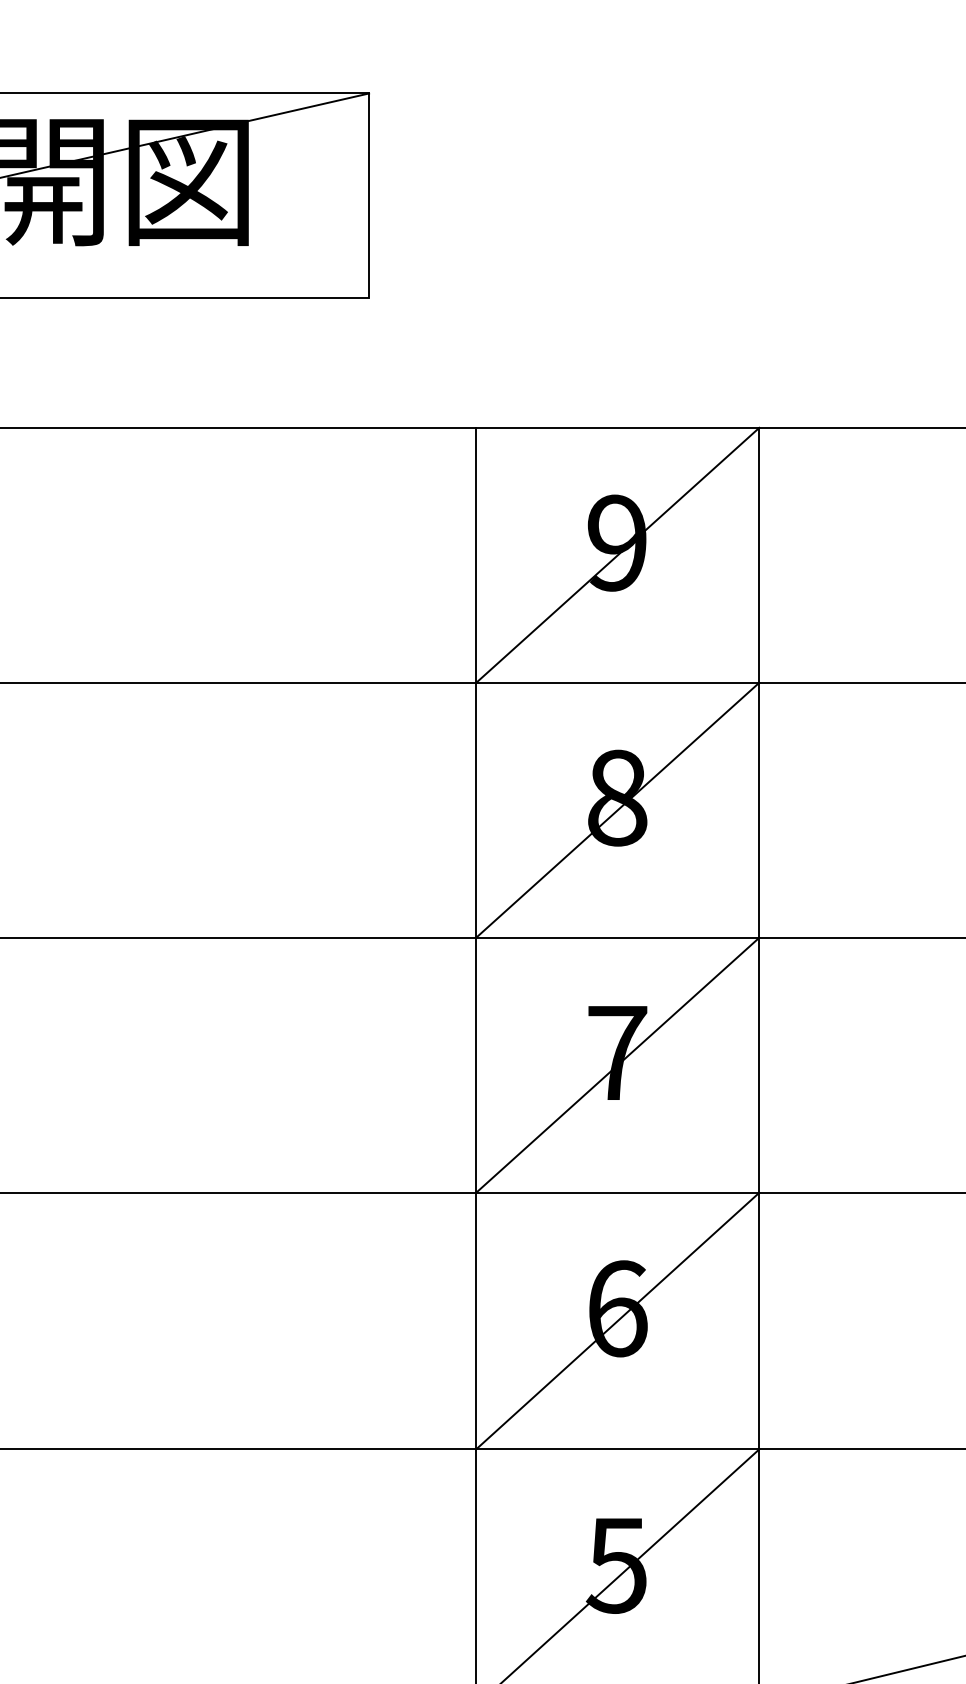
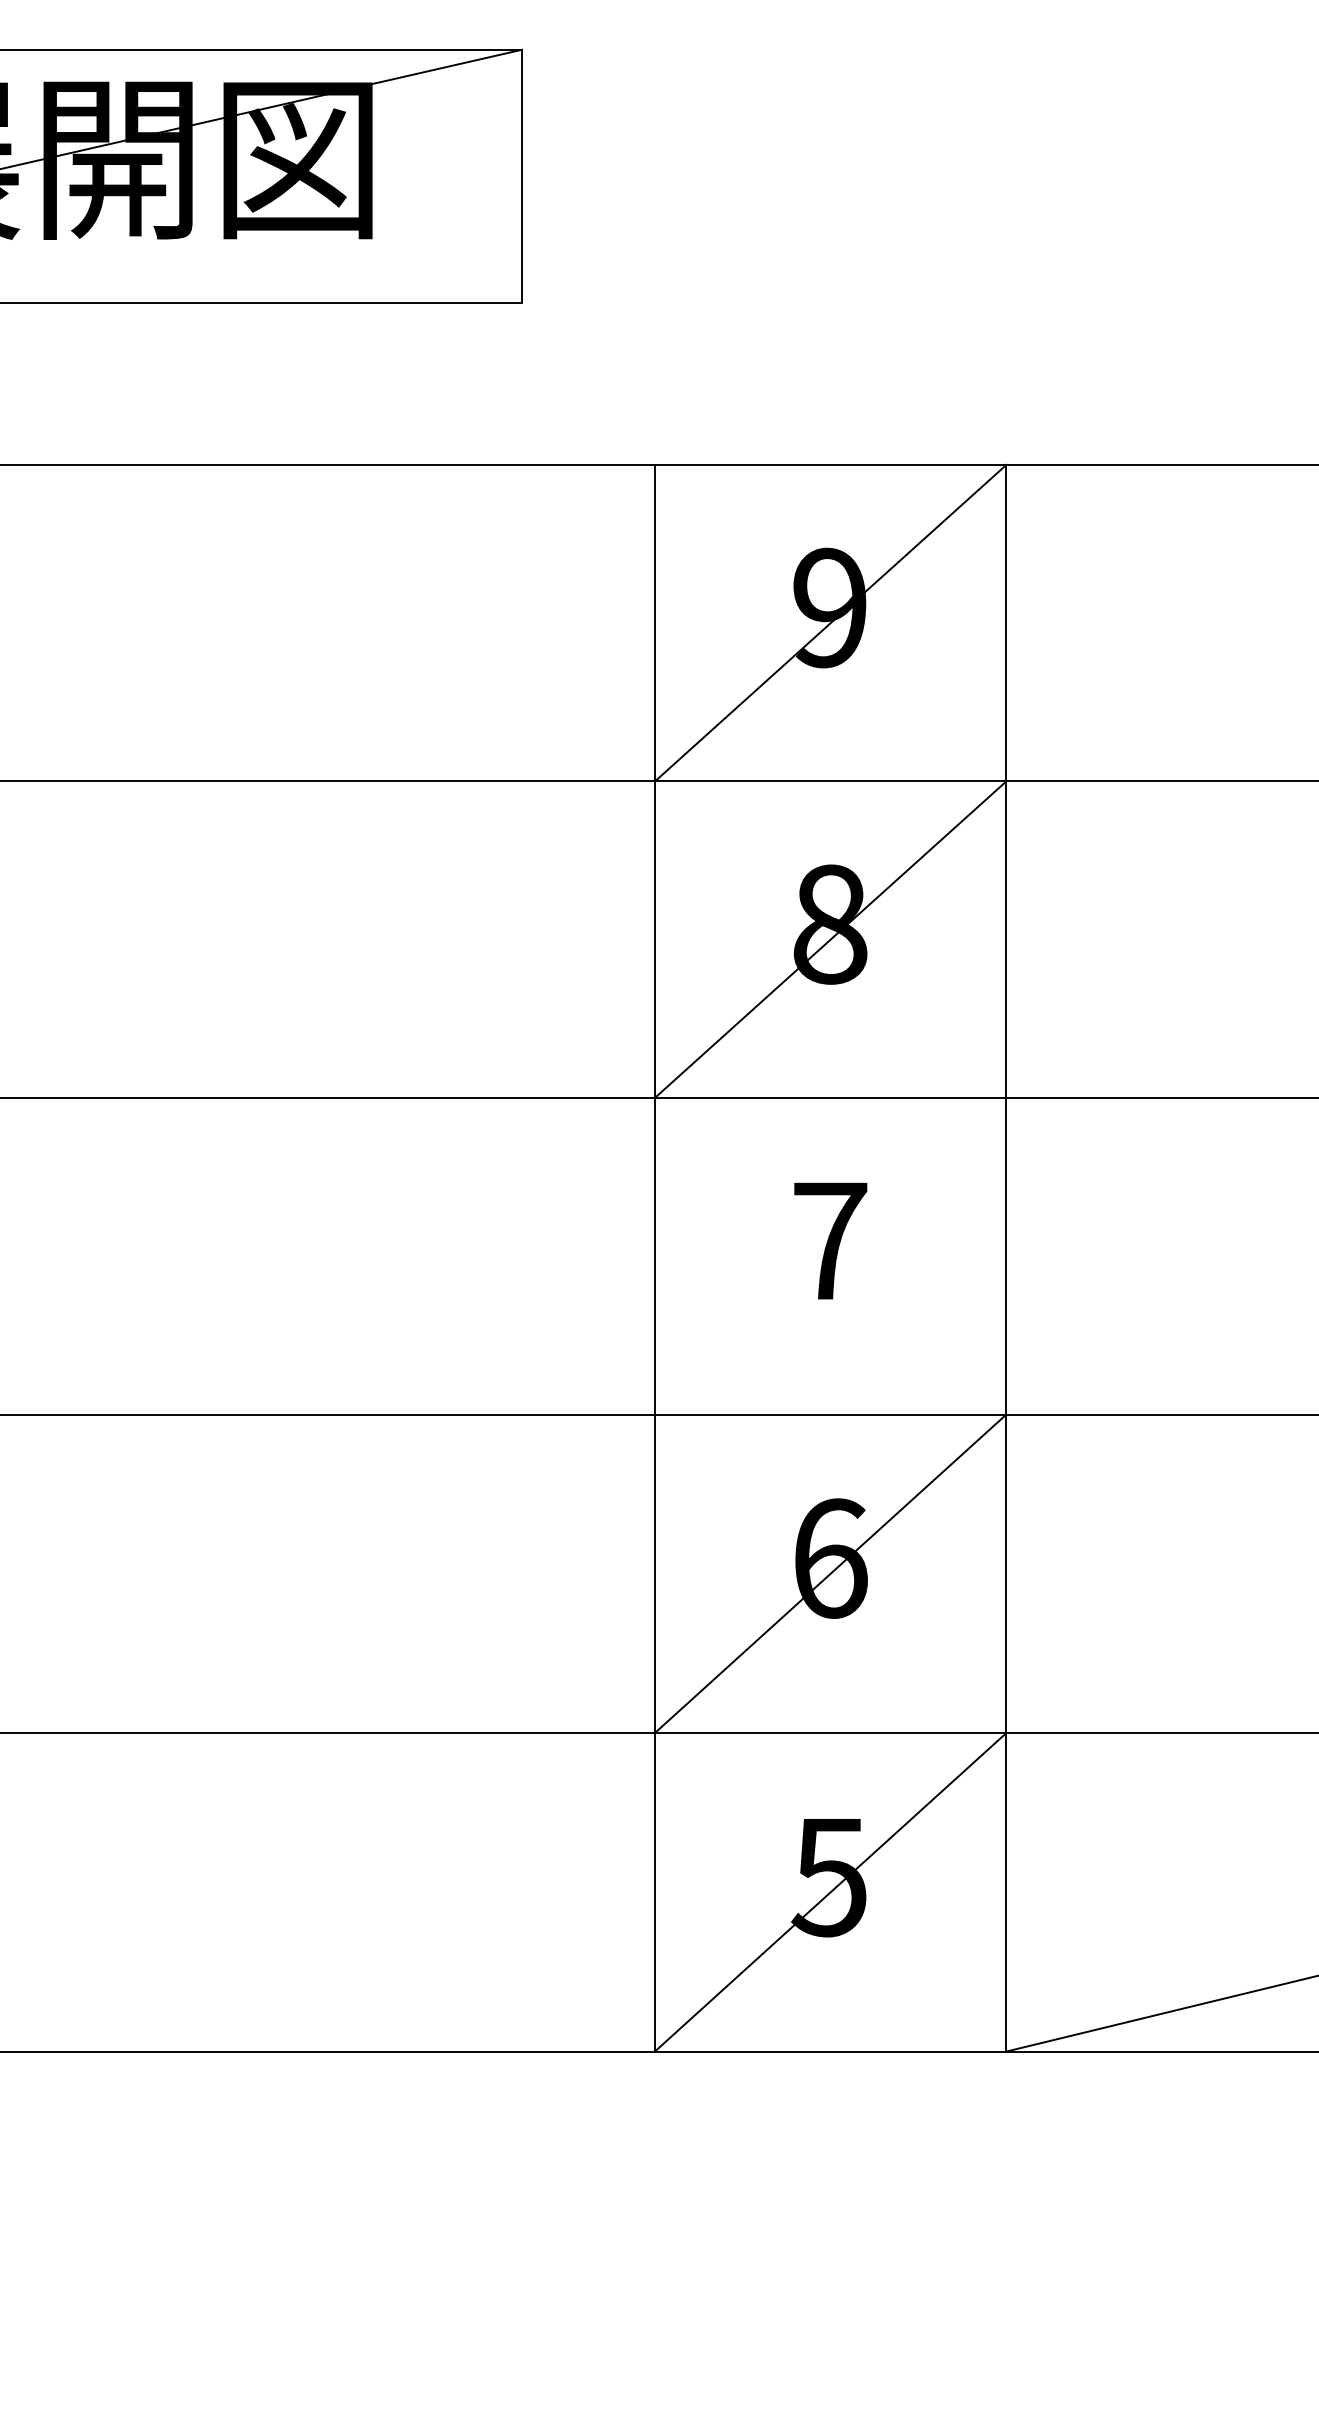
line: (617, 1064) -> (830, 1255), removed

